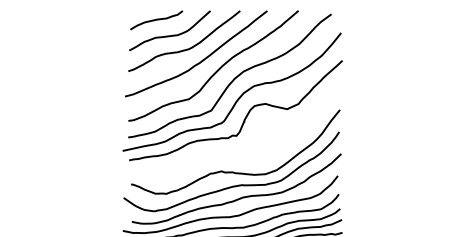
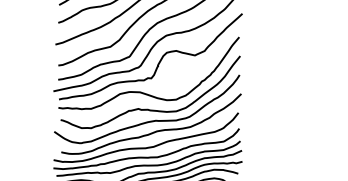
curve: (225, 151) -> (141, 91), added

